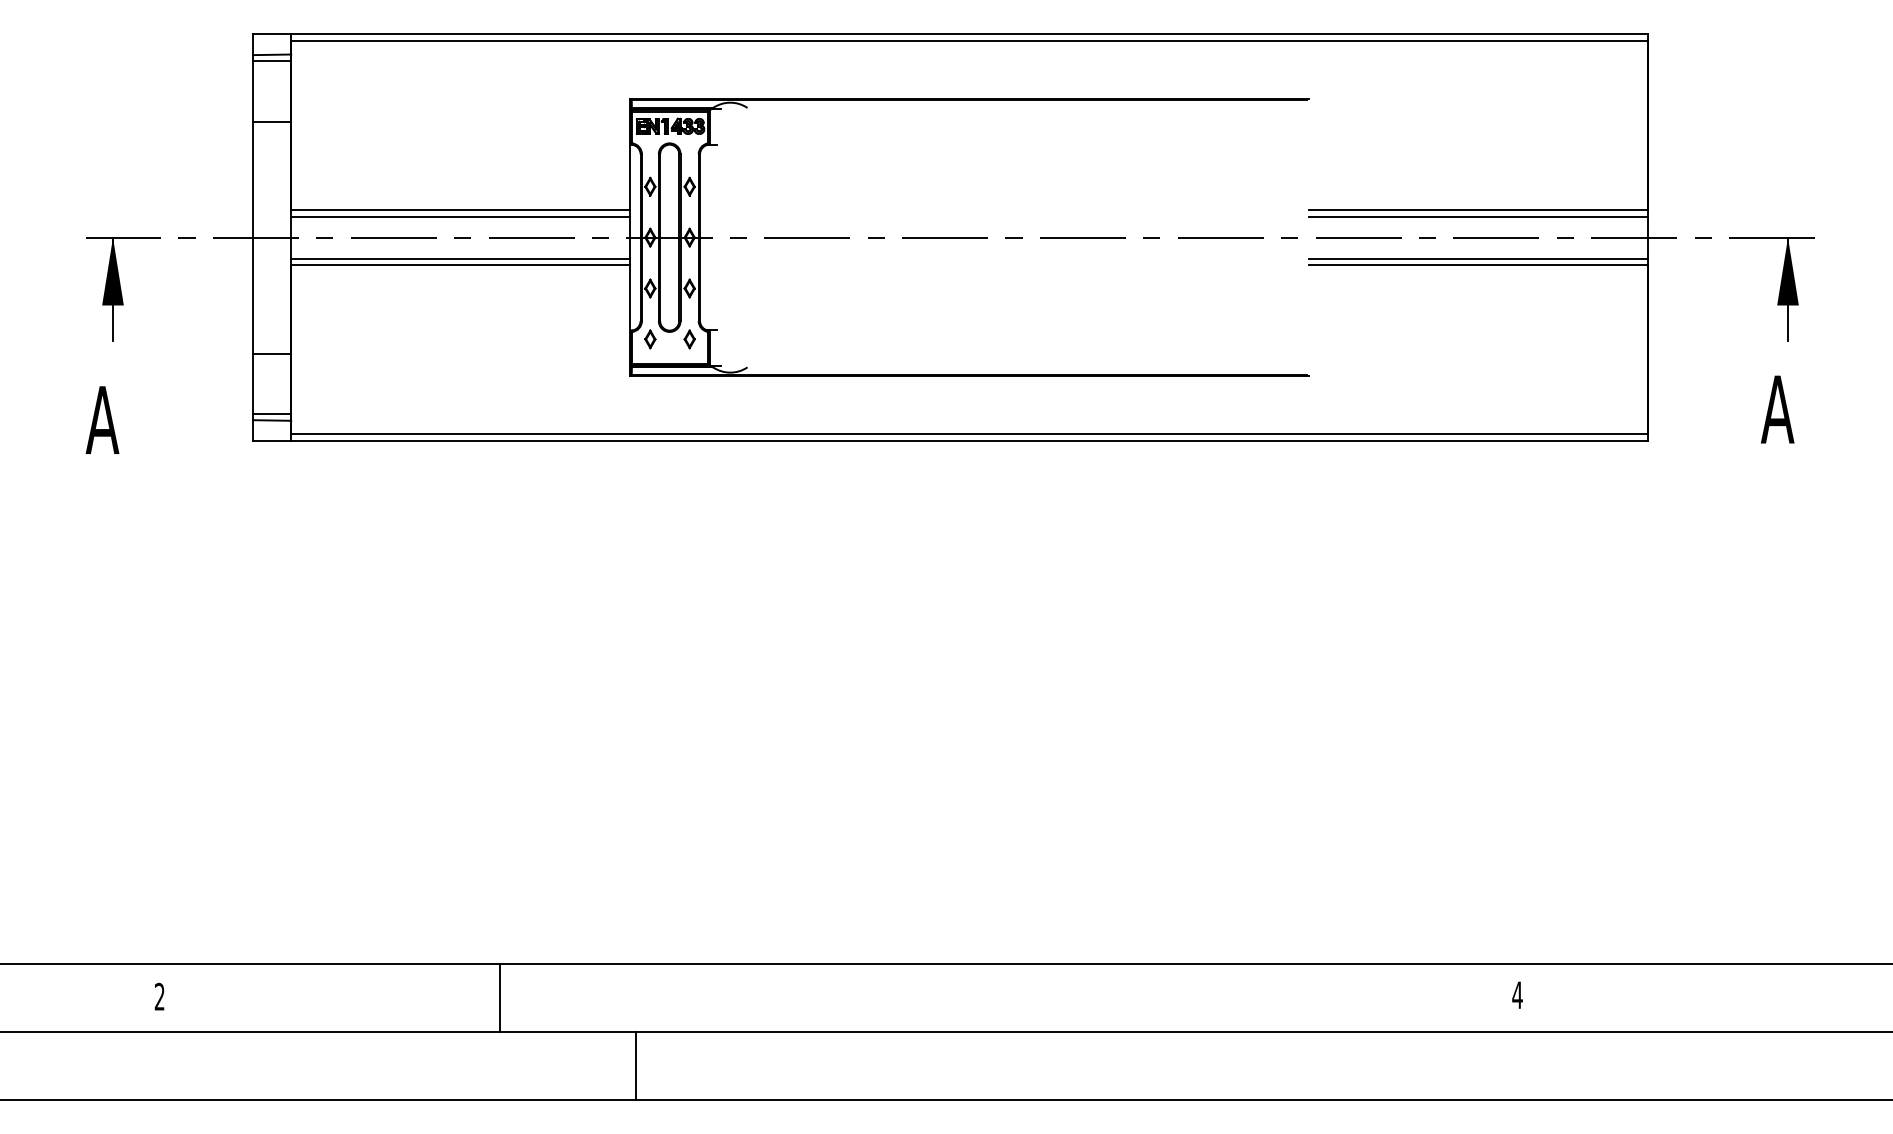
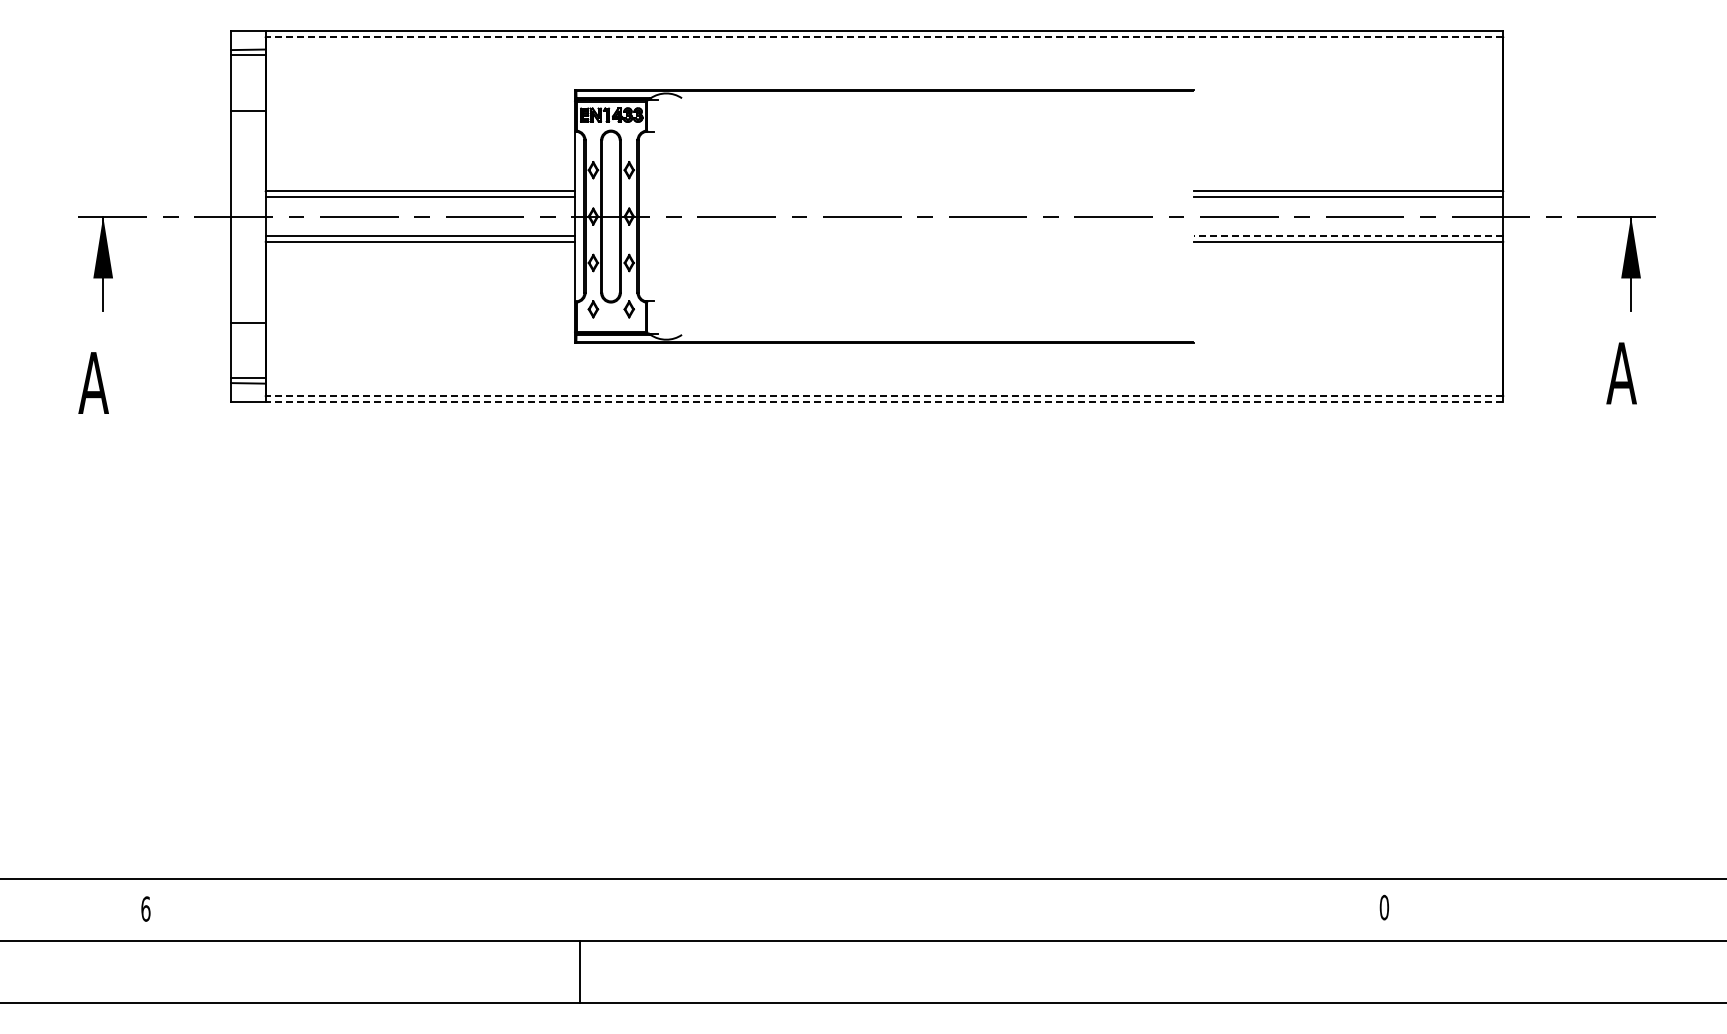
line: (969, 41) -> (884, 37), solid -> dashed
line: (1478, 258) -> (1348, 235), solid -> dashed
line: (969, 434) -> (884, 396), solid -> dashed
line: (969, 441) -> (884, 402), solid -> dashed
text: (1517, 995) -> (1384, 907), 4 -> 0
text: (159, 996) -> (145, 908), 2 -> 6
line: (500, 998) -> (456, 910), removed

